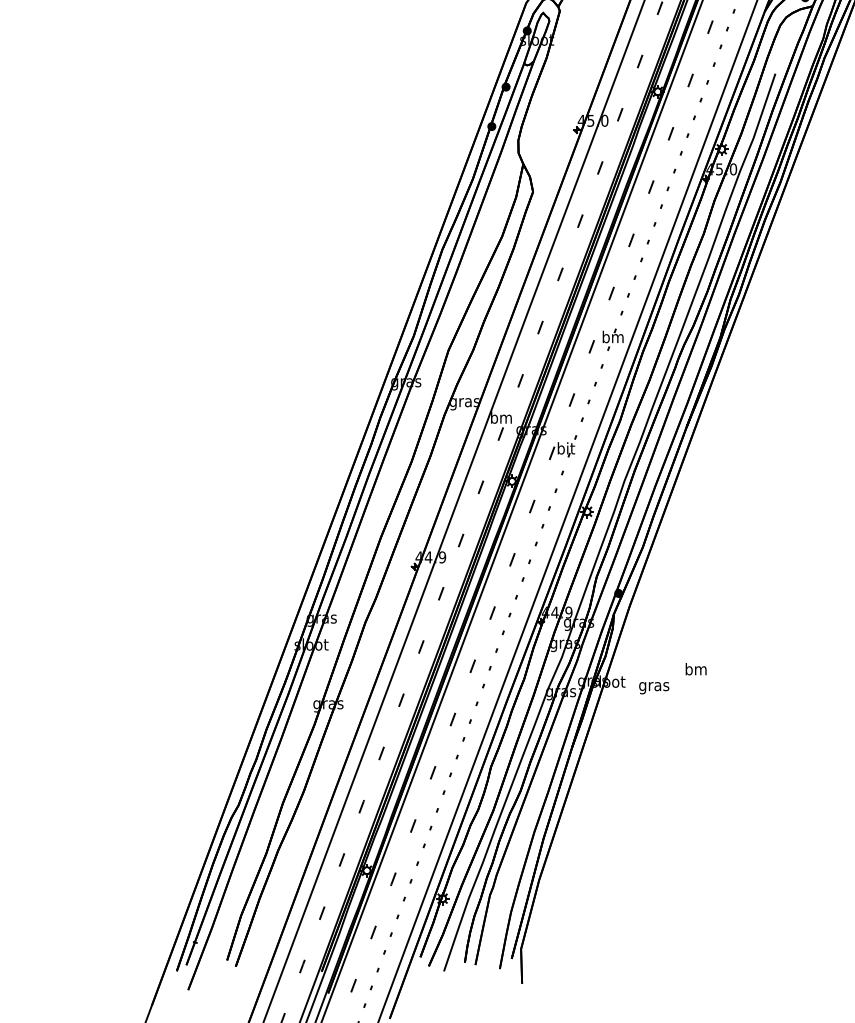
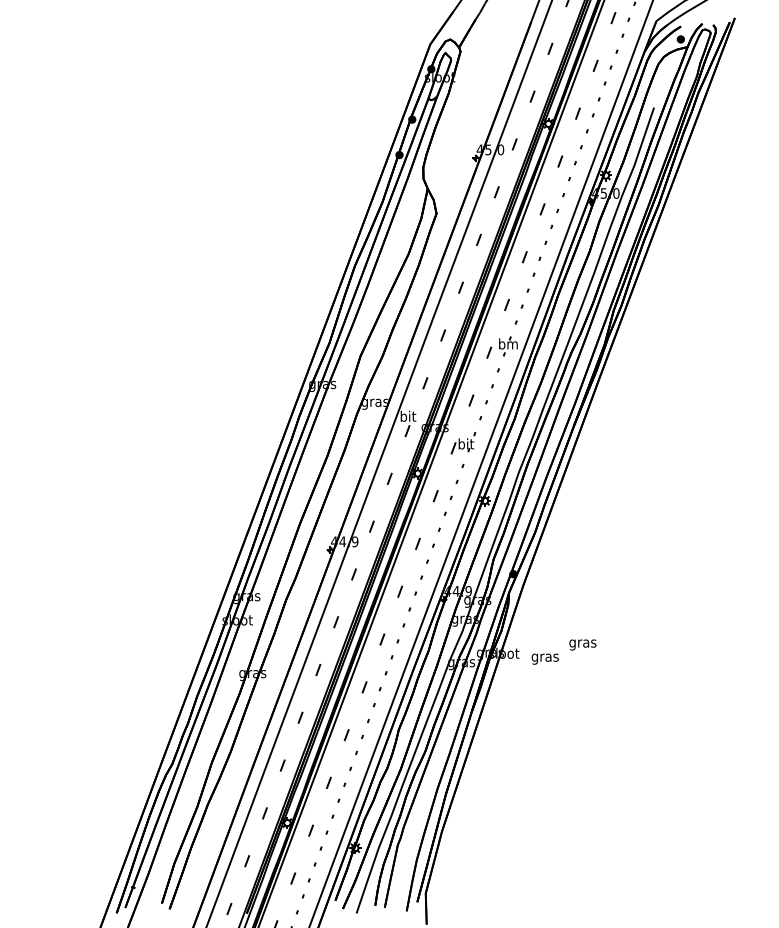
text: (500, 416) -> (407, 415), bm -> bit
text: (695, 670) -> (582, 643), bm -> gras

